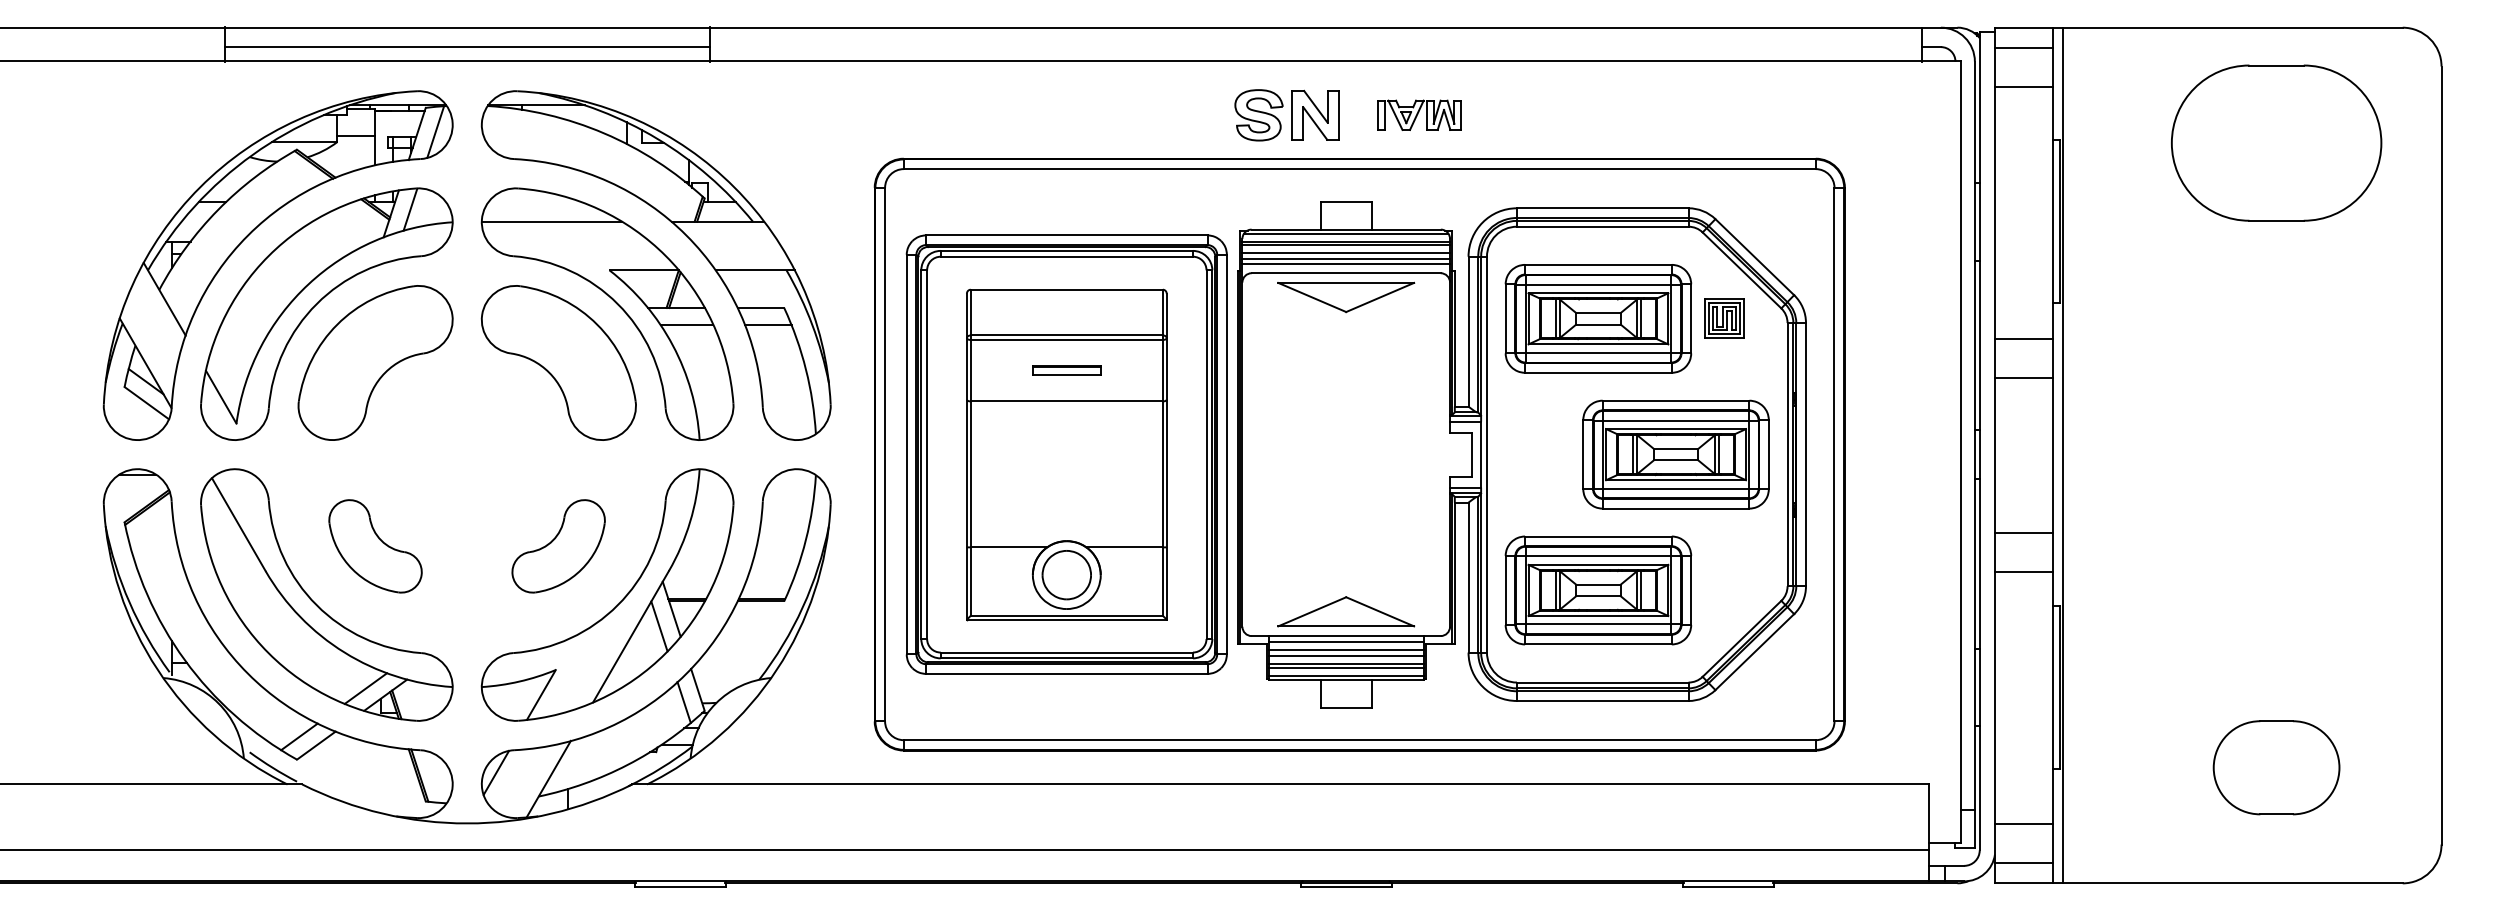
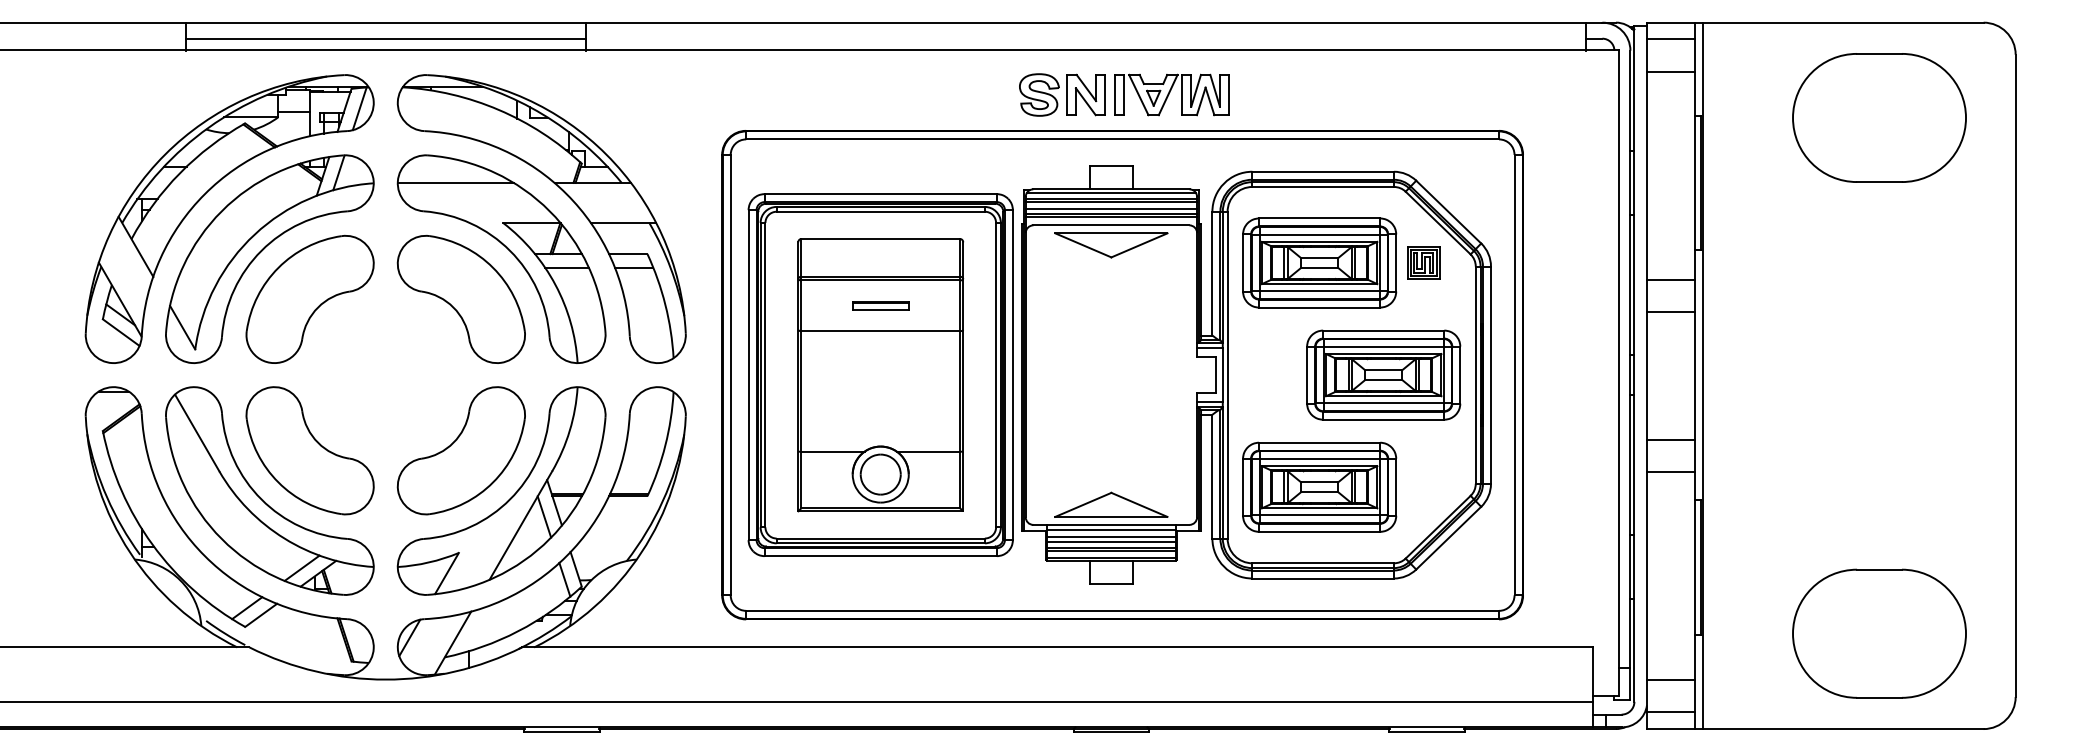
part: (1418, 114) -> (1171, 94), size x1.67
part: (374, 545) -> (309, 450), size x1.67
part: (557, 545) -> (460, 450), size x1.67
part: (2276, 767) -> (1879, 633), size x1.67

